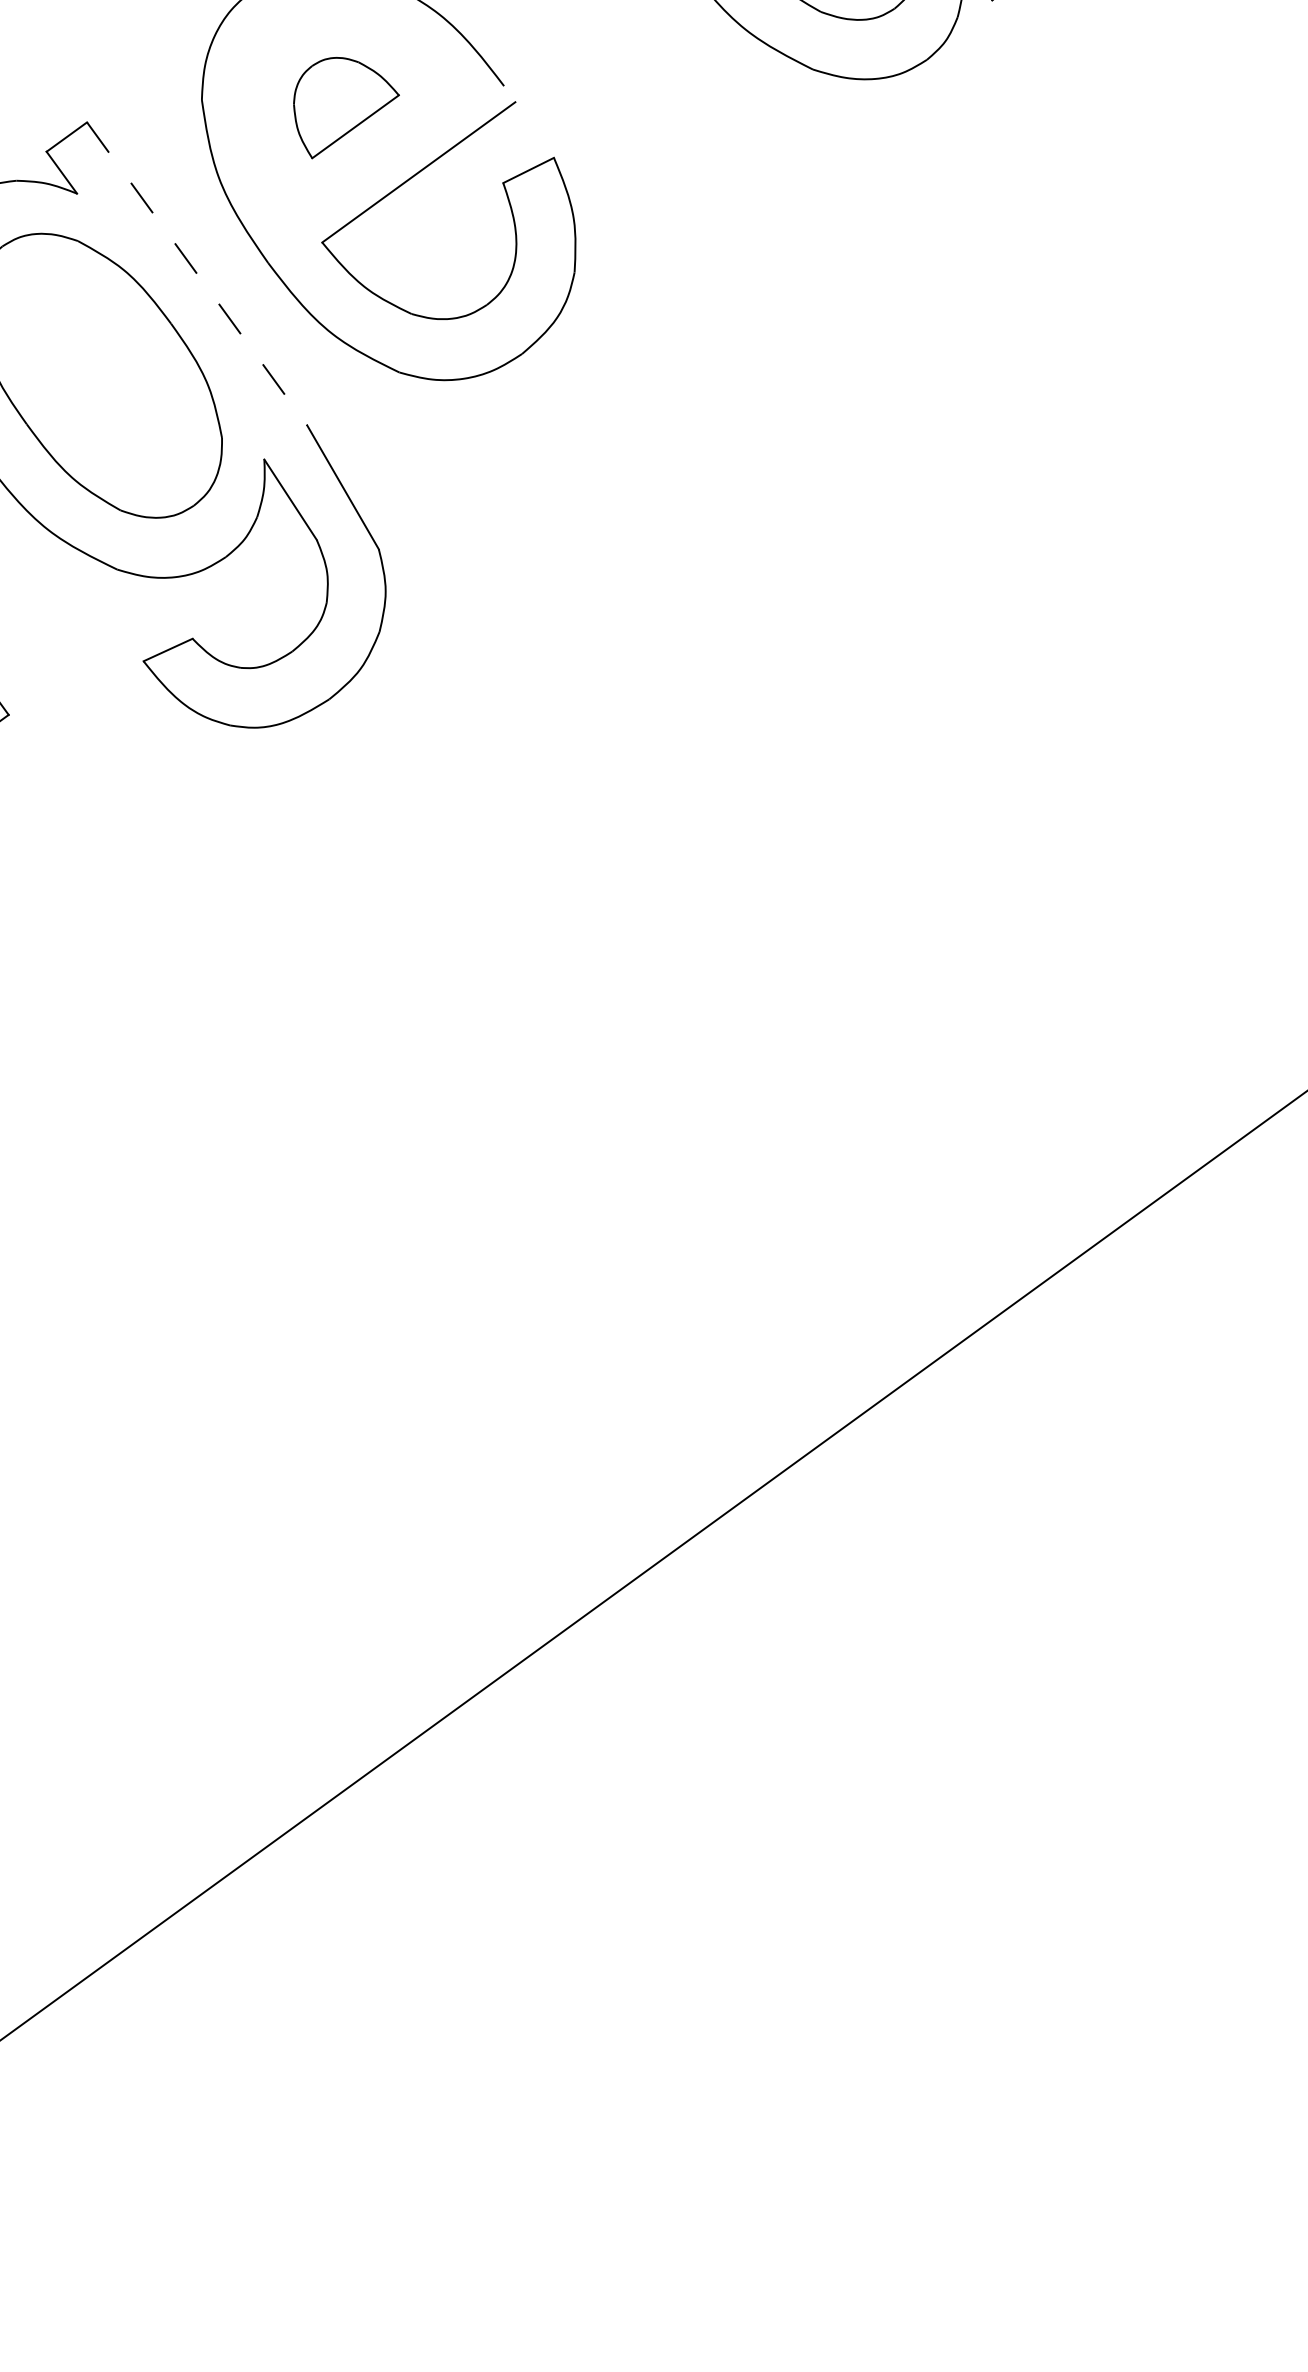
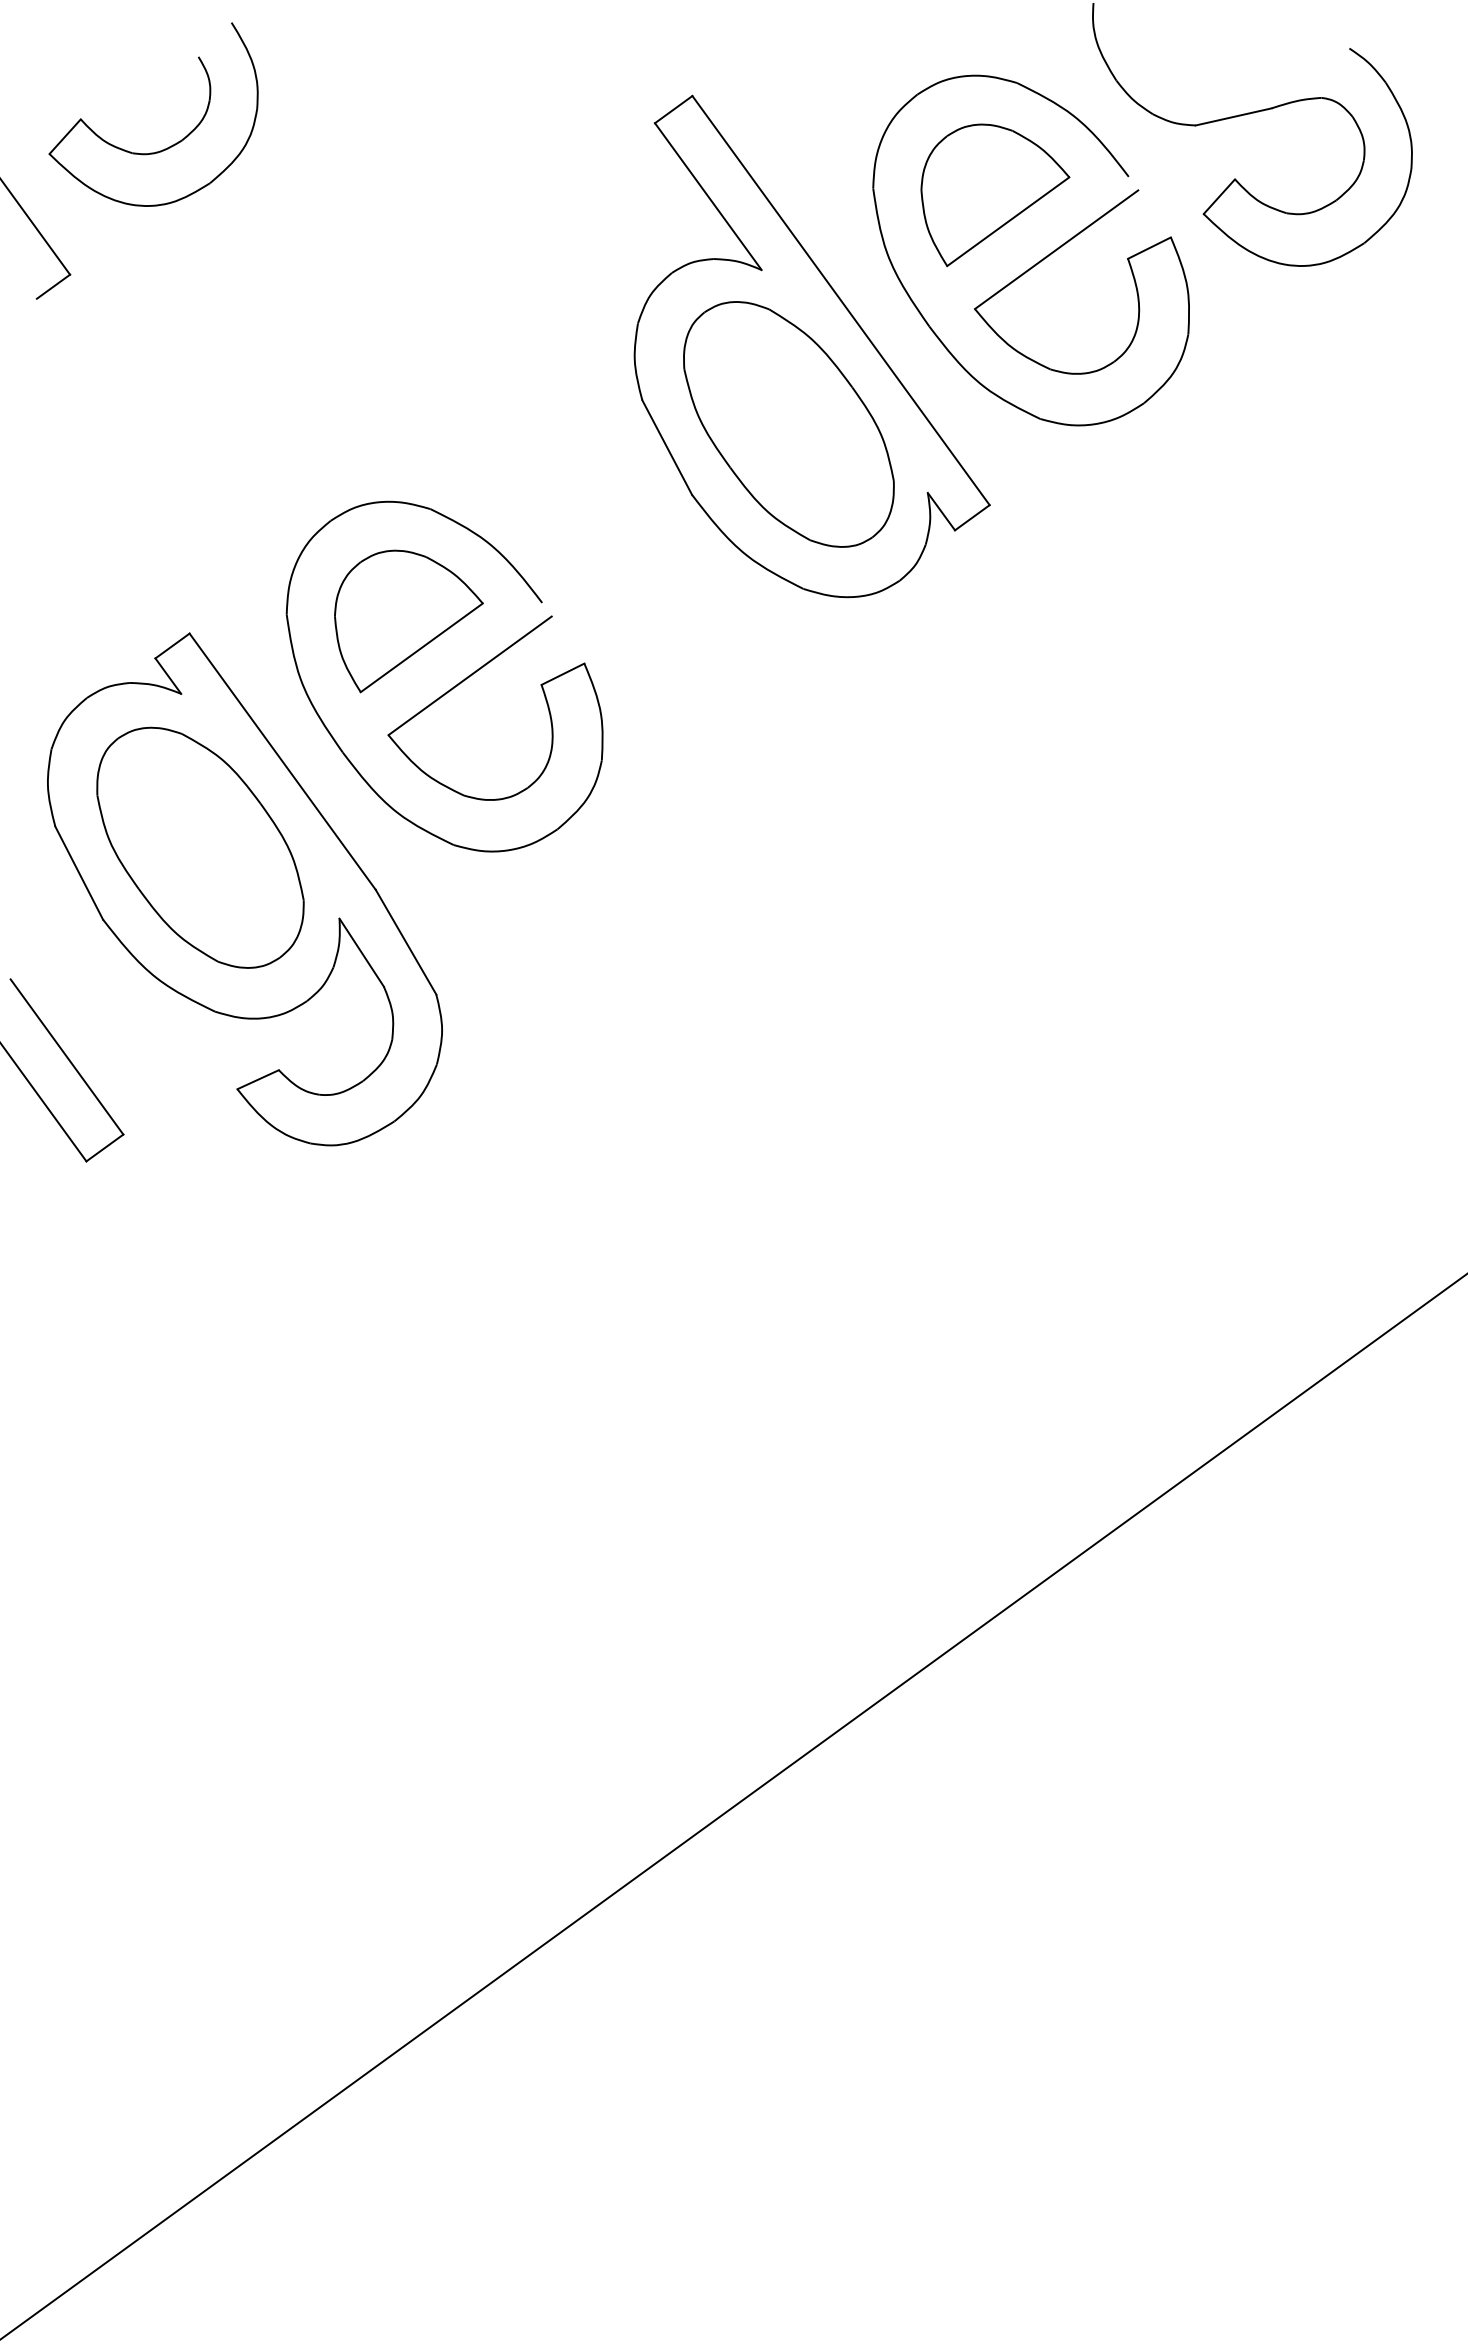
part: (345, 108) -> (408, 621), size x1.67
line: (196, 274) -> (282, 762), dashed -> solid

